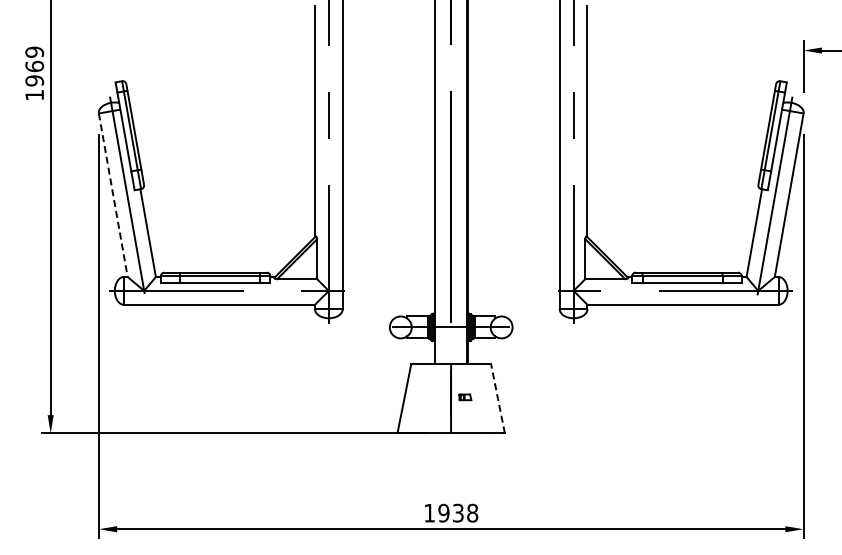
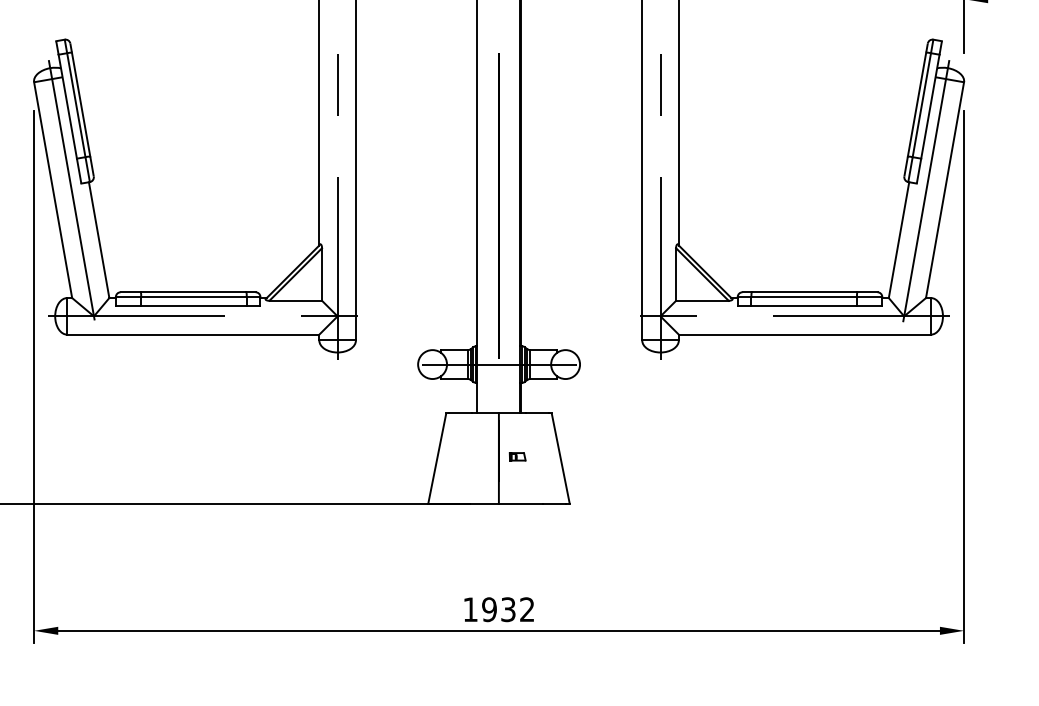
line: (113, 195) -> (53, 190), dashed -> solid
line: (497, 398) -> (560, 458), dashed -> solid
text: (472, 512) -> (527, 608), 1938 -> 1932

